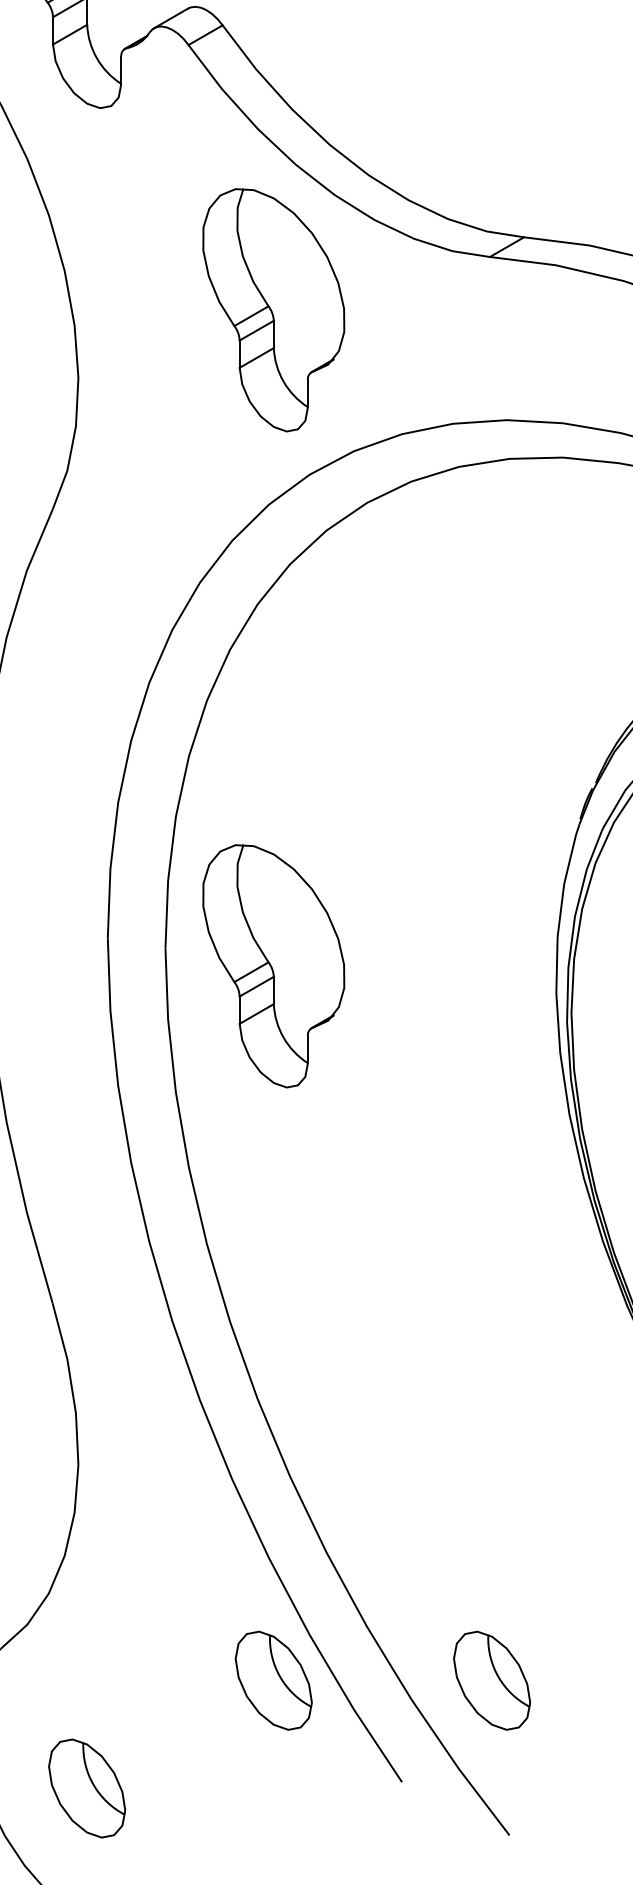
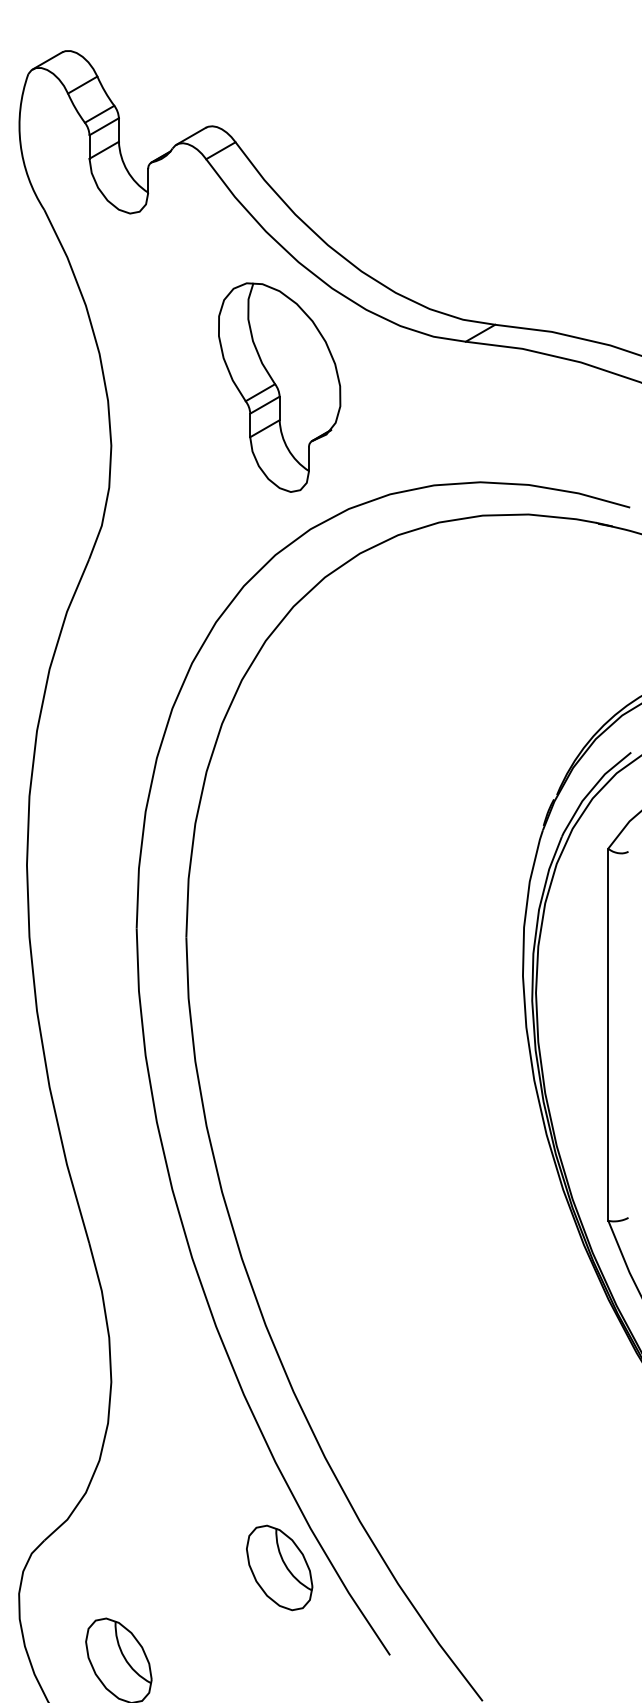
part: (273, 966) -> (279, 952), removed
part: (491, 1680) -> (467, 1567), removed

